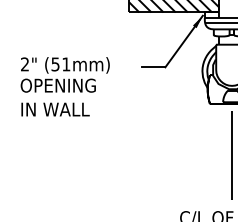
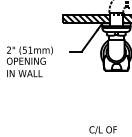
line: (232, 155) -> (116, 97), removed

